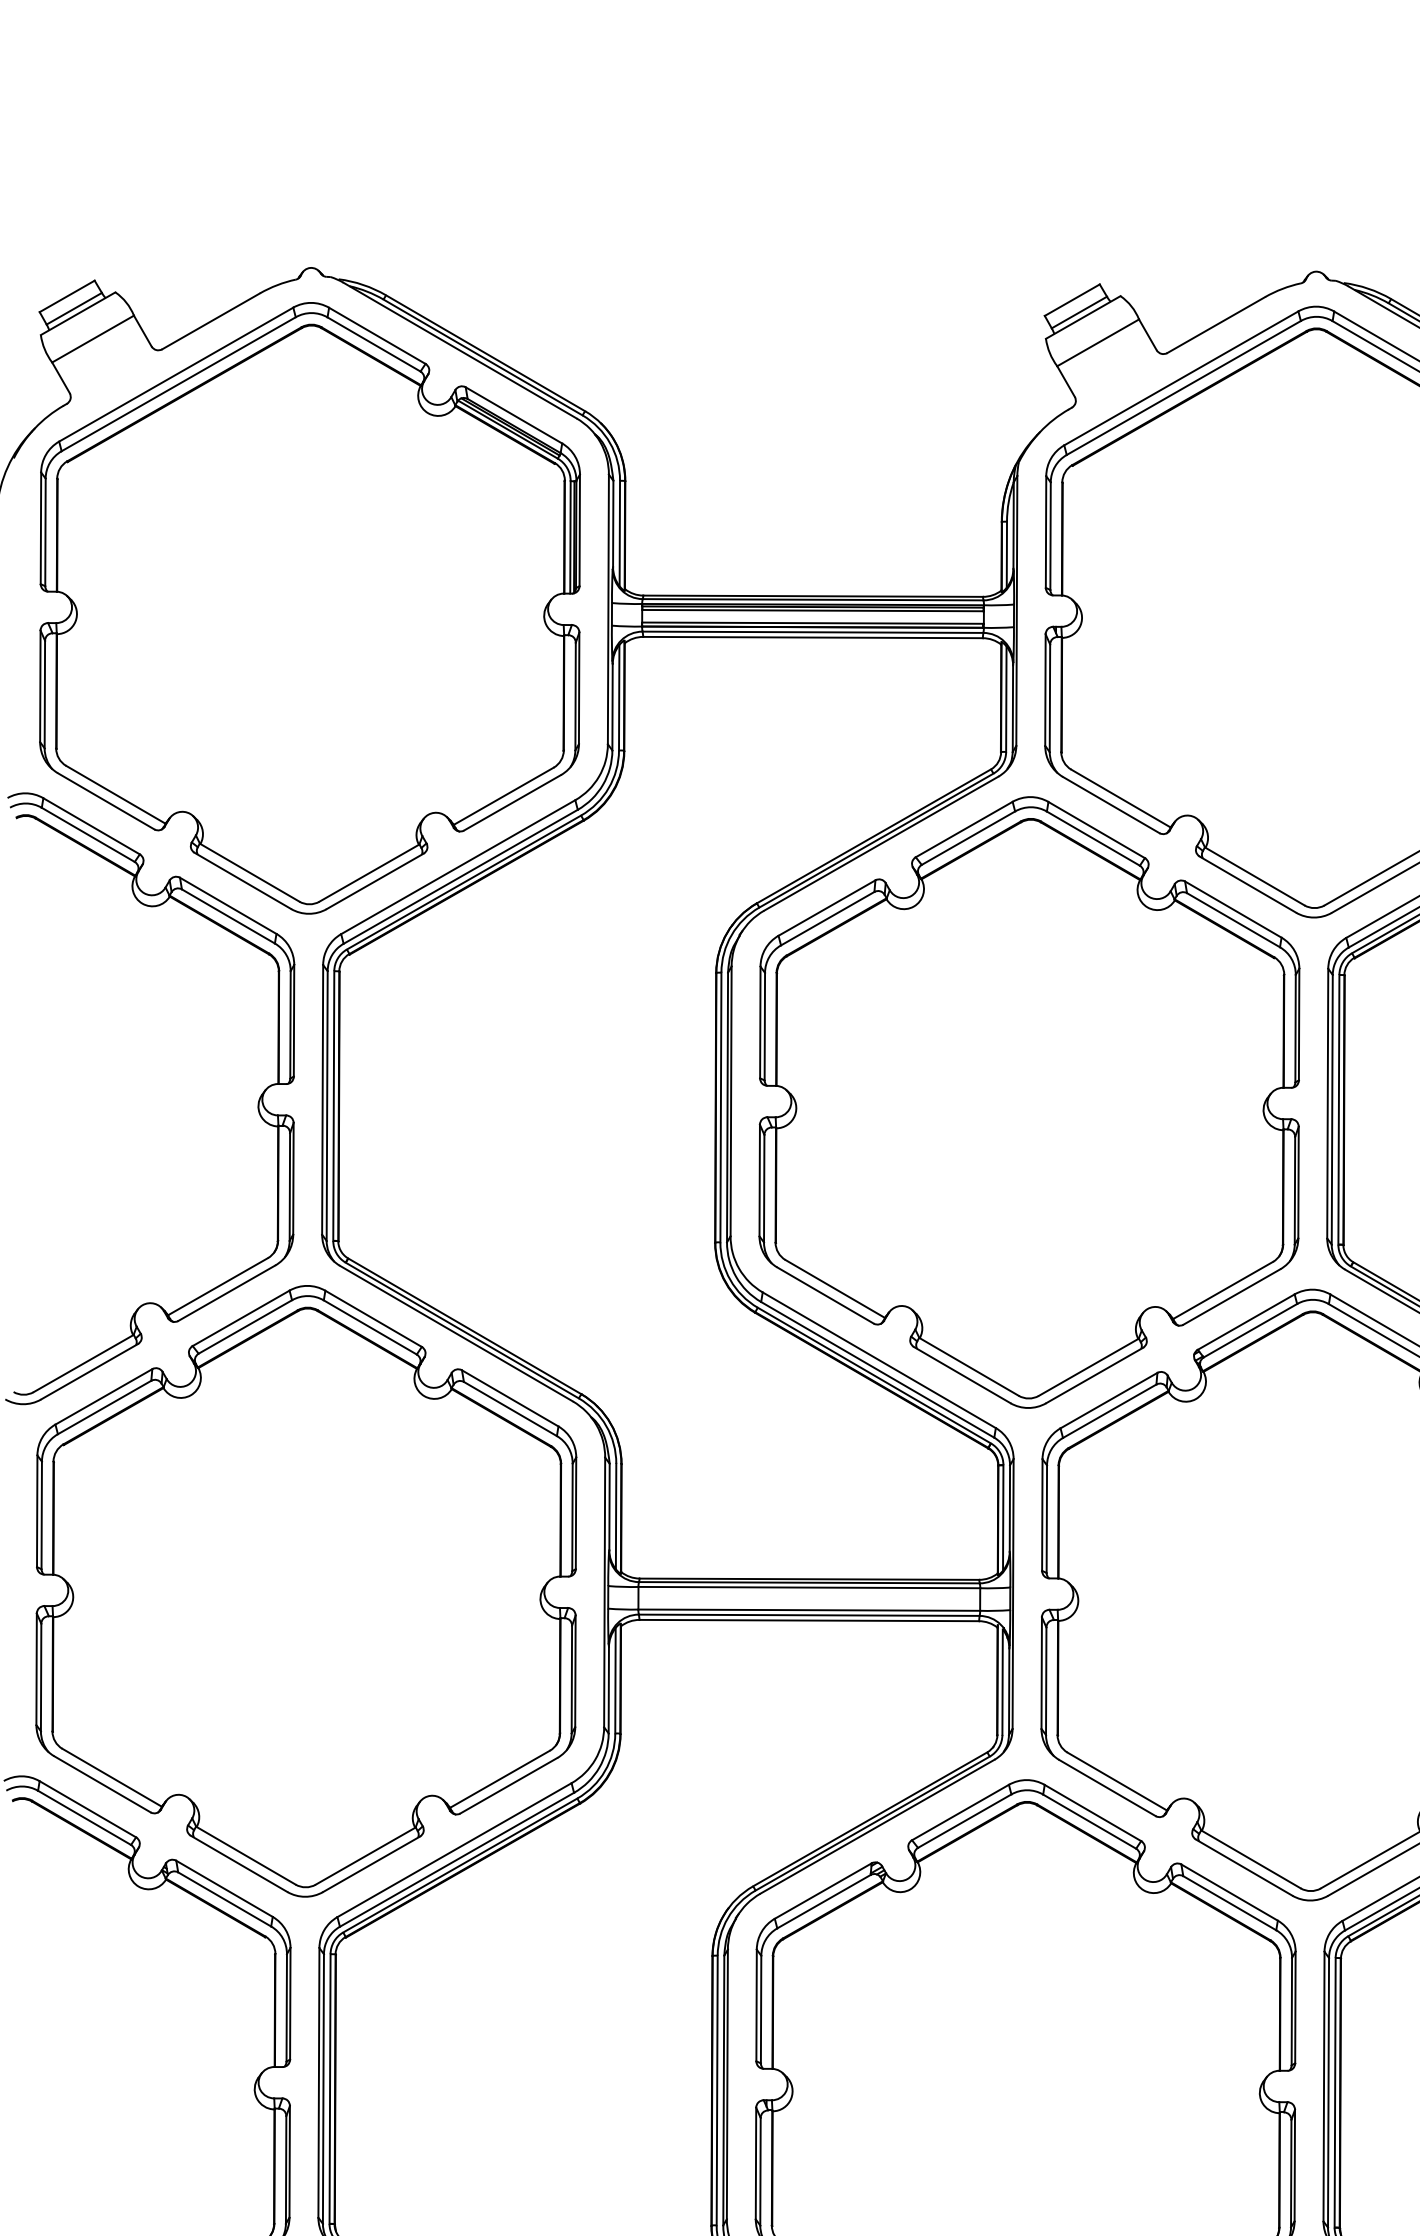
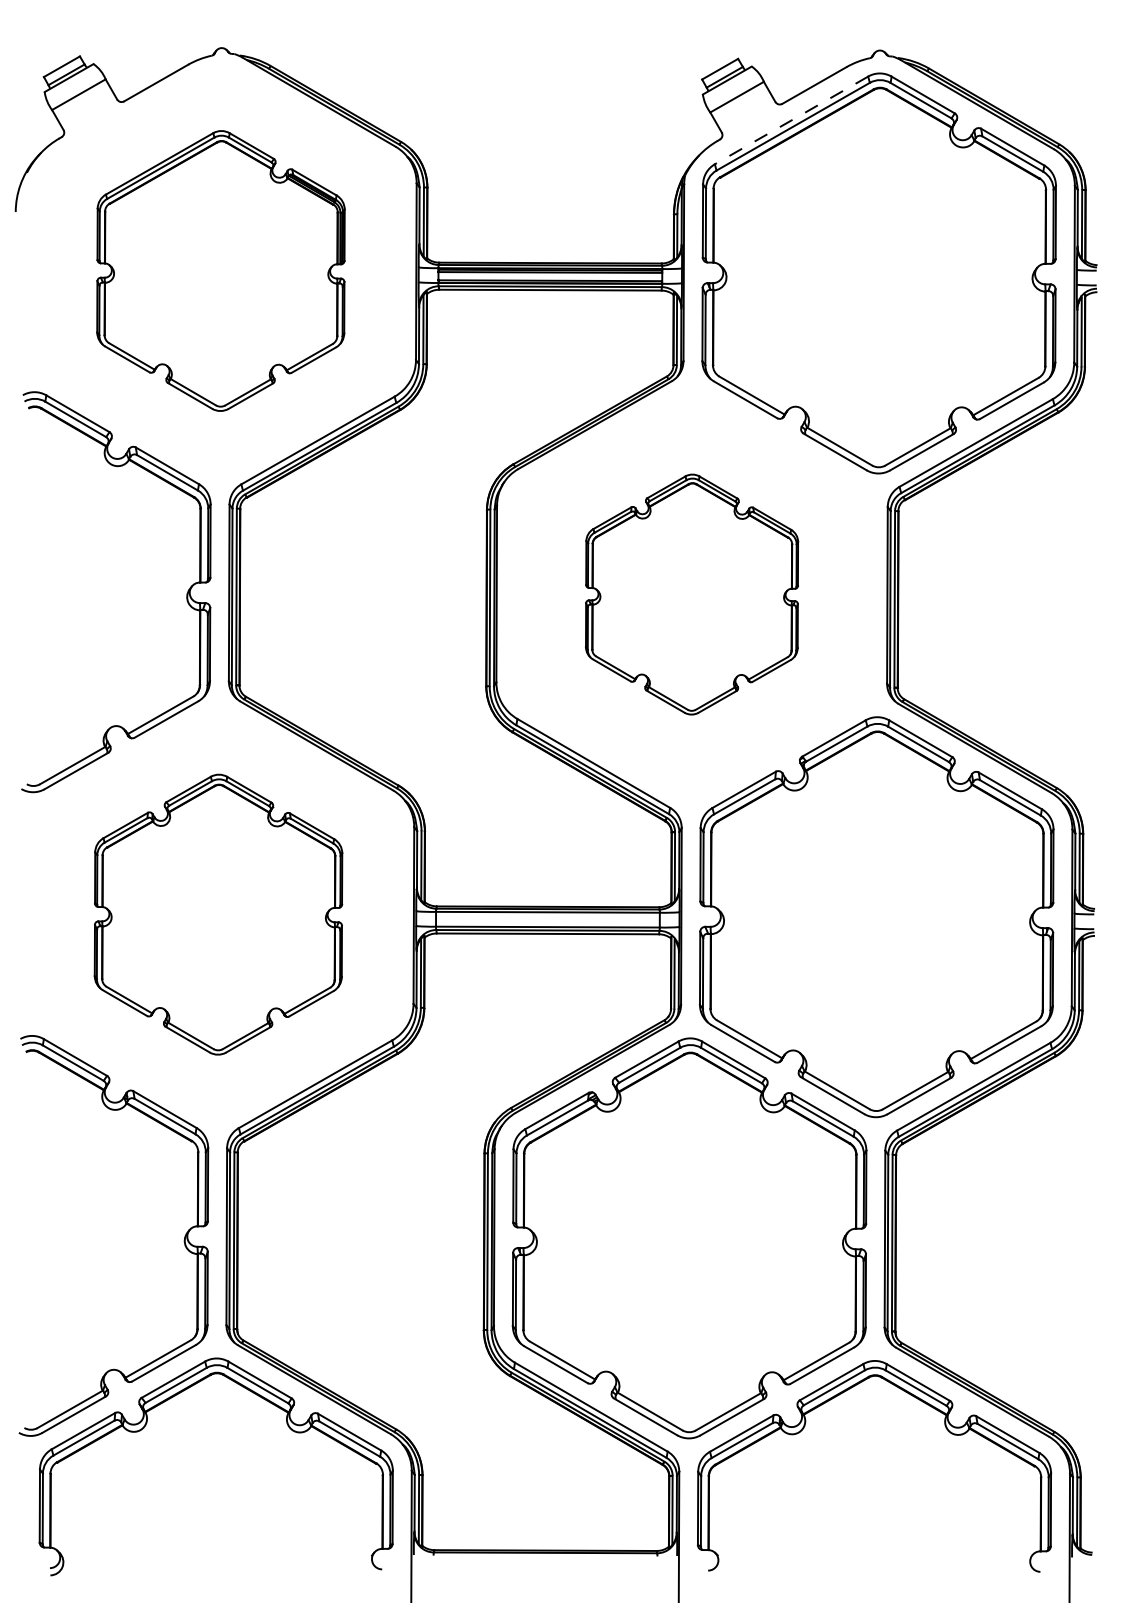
line: (1181, 378) -> (791, 120), solid -> dashed
part: (309, 607) -> (220, 270), size x0.7
part: (1028, 1102) -> (691, 594), size x0.6
part: (306, 1590) -> (218, 914), size x0.7

